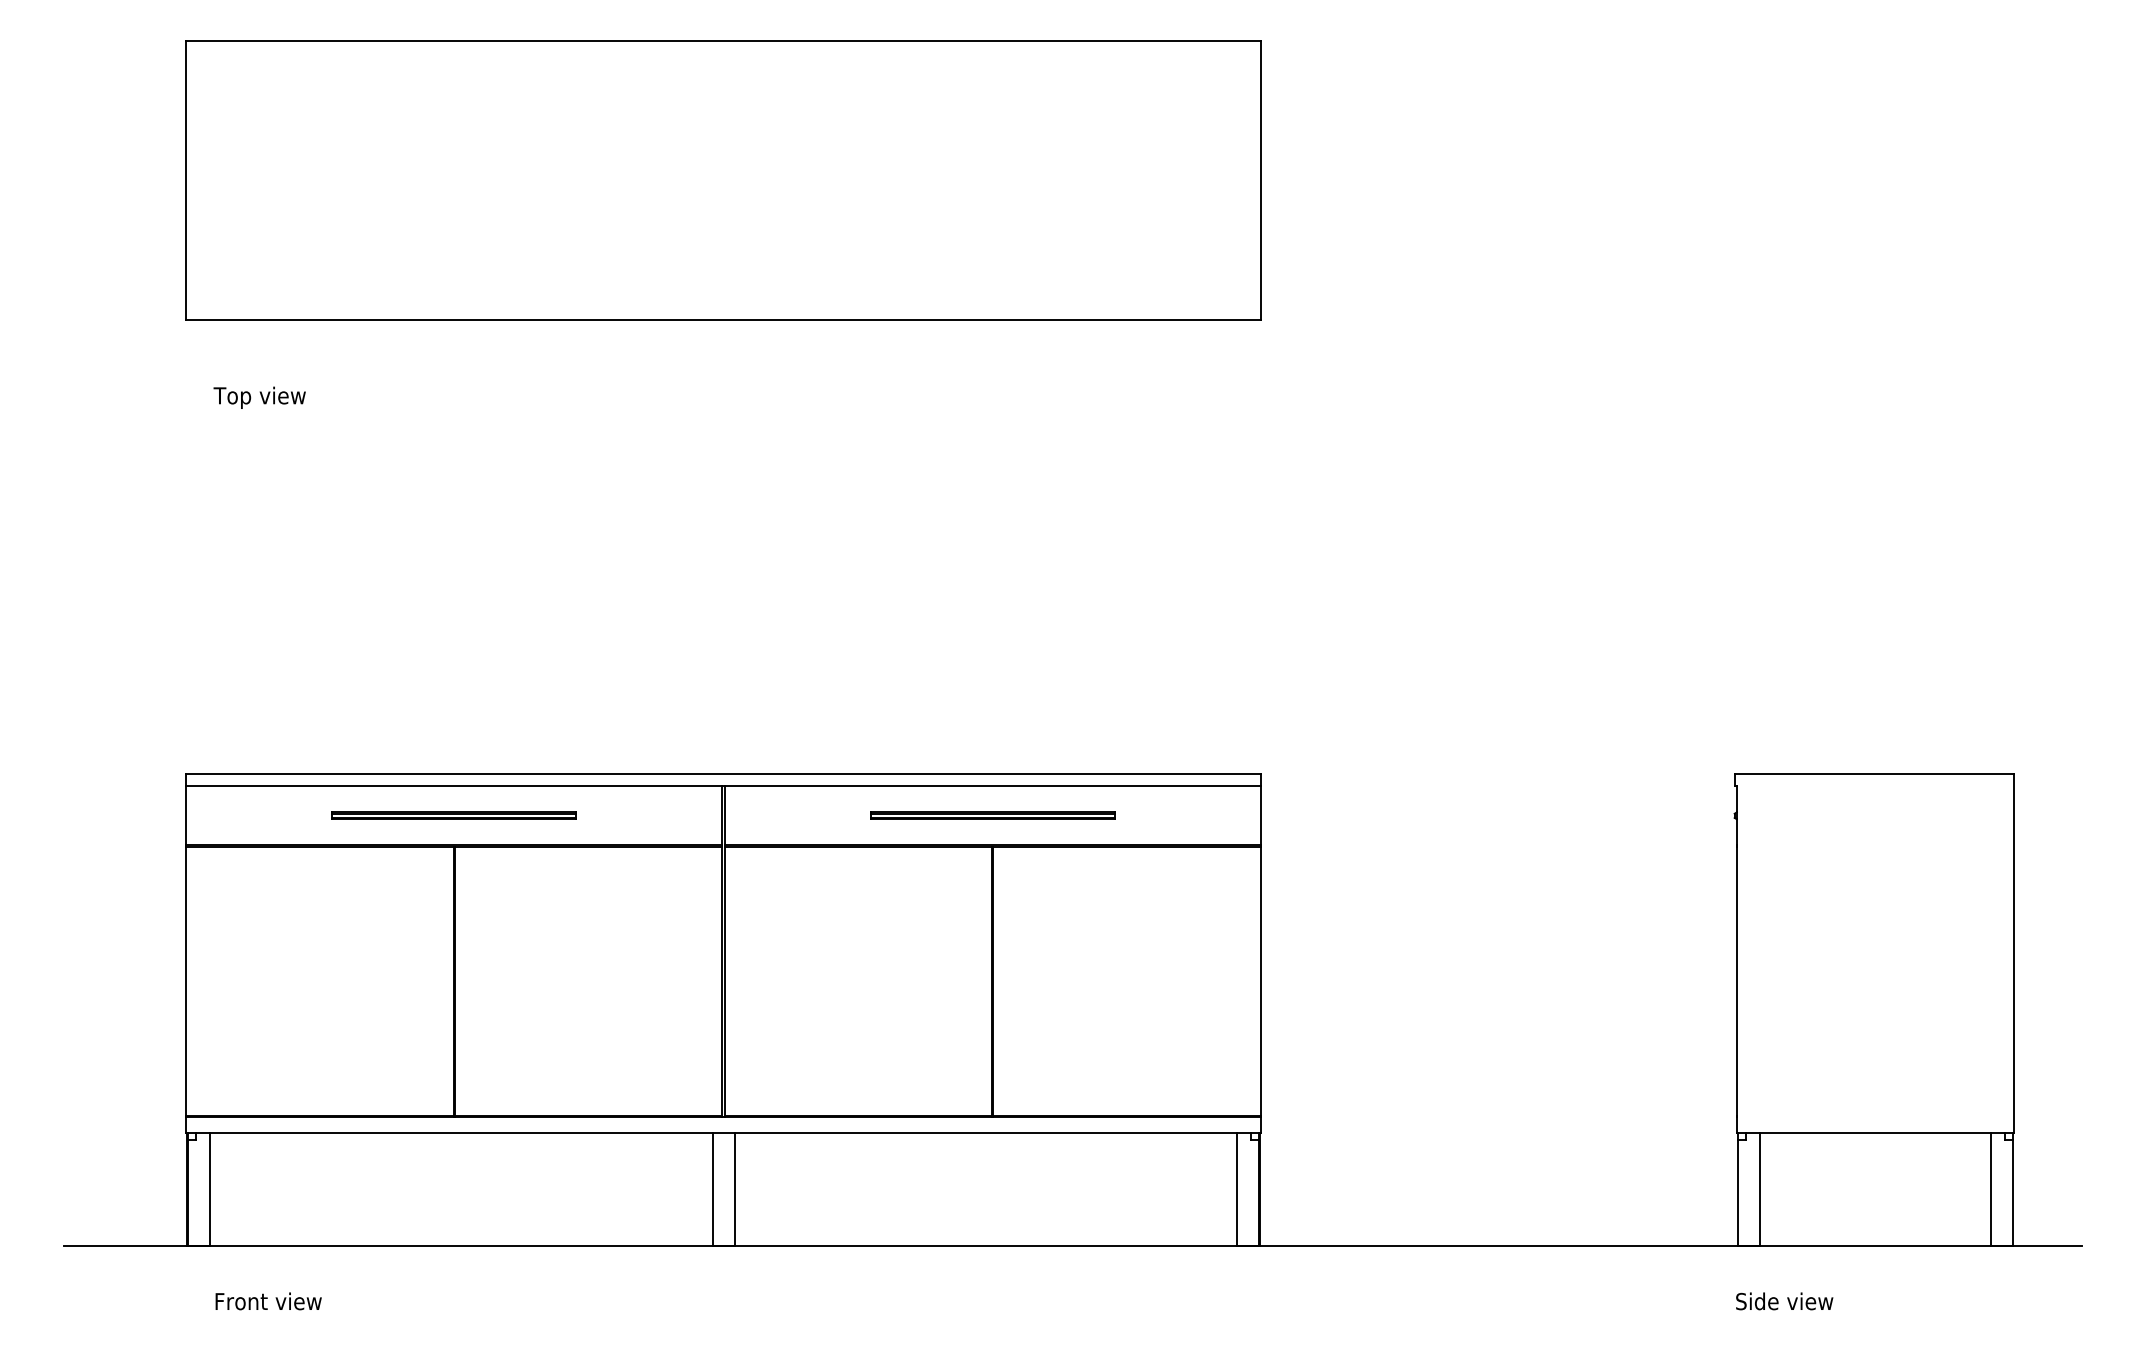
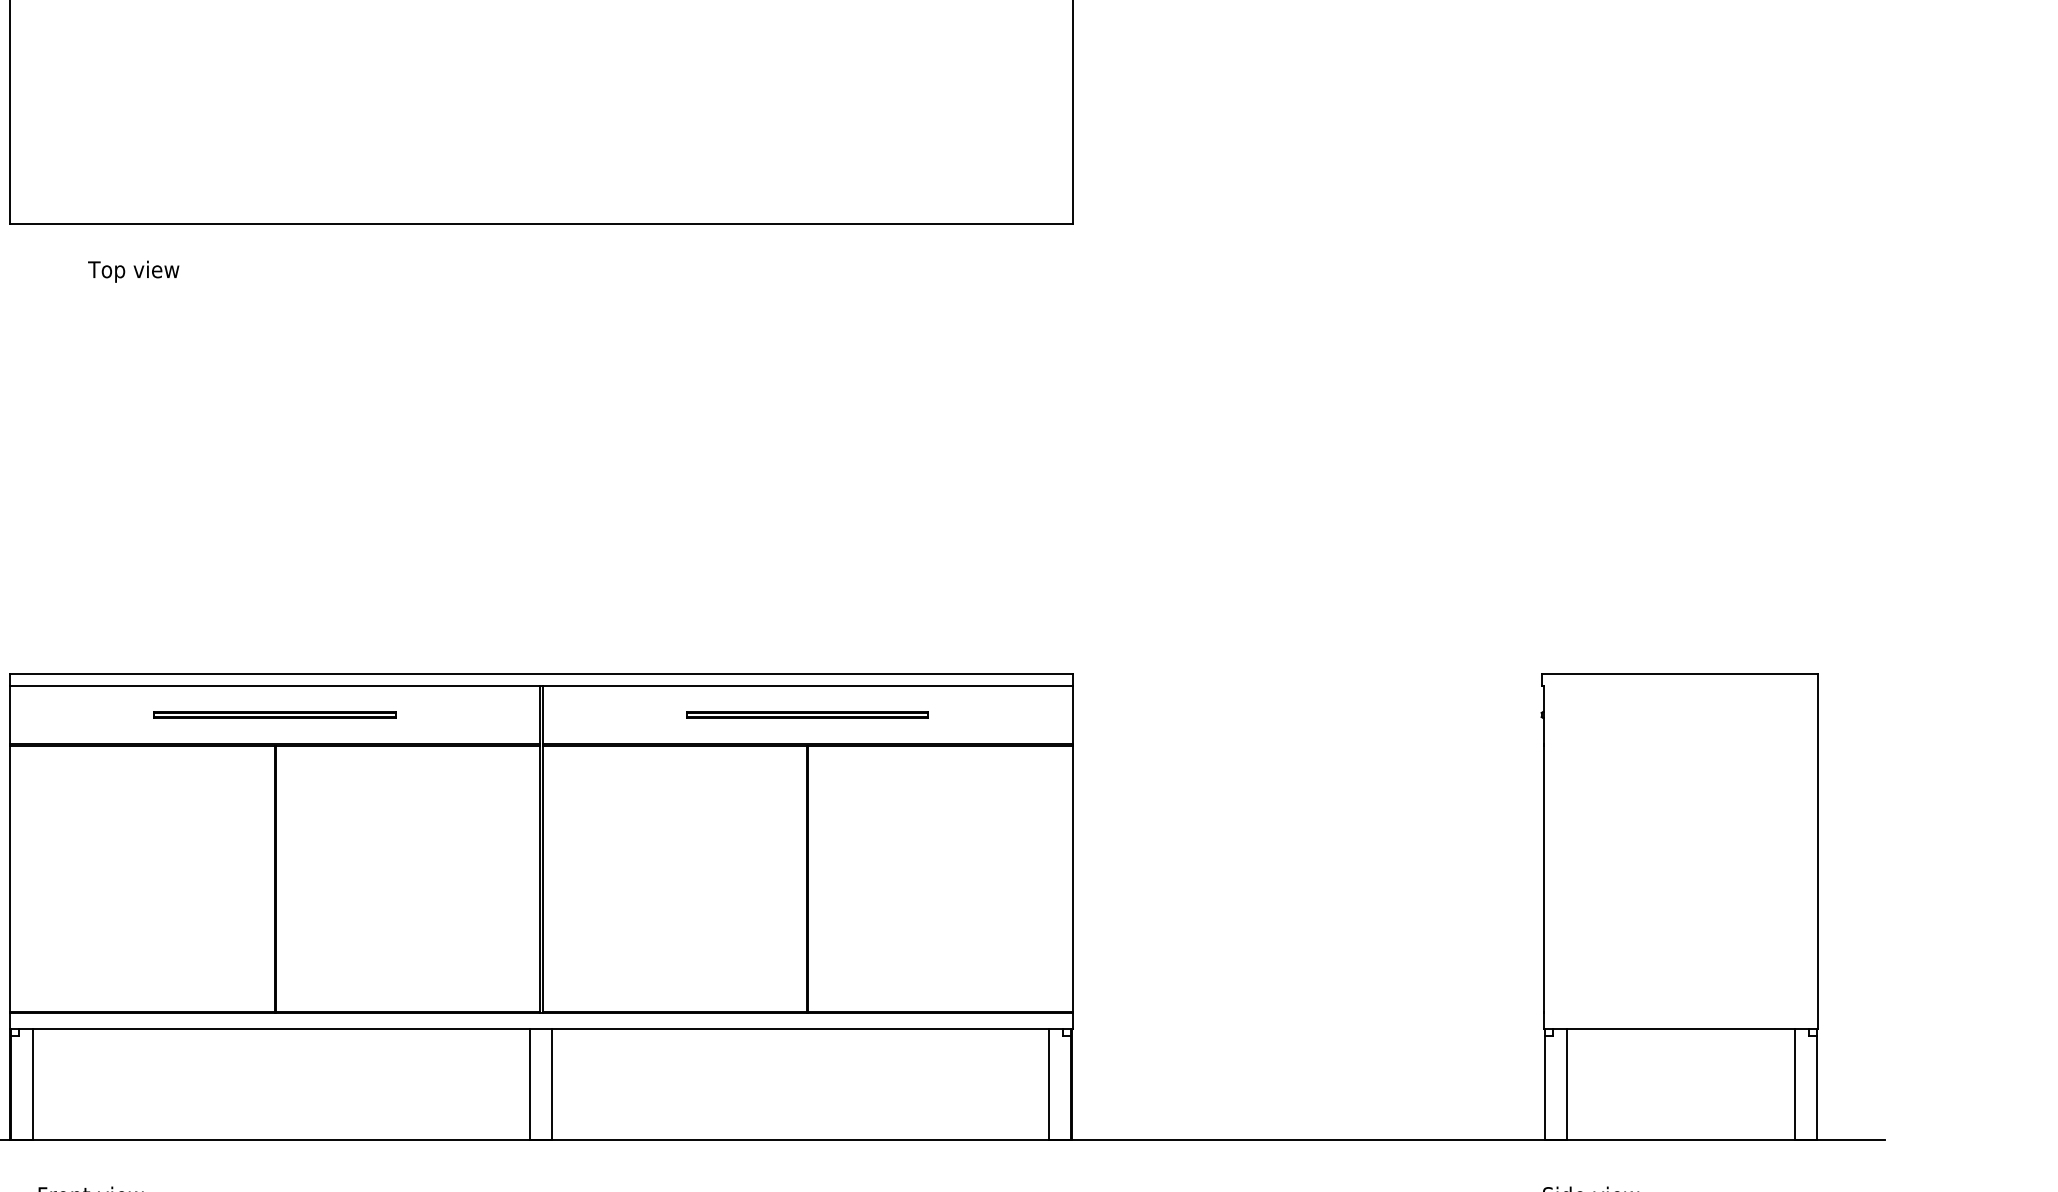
text: (259, 397) -> (133, 271), moved

